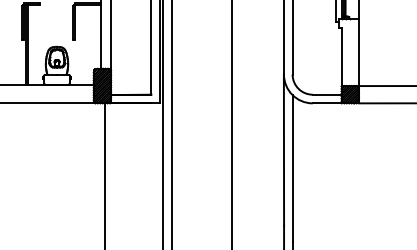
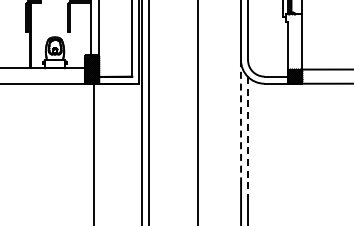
line: (284, 150) -> (241, 122), solid -> dashed
line: (293, 168) -> (248, 137), solid -> dashed

